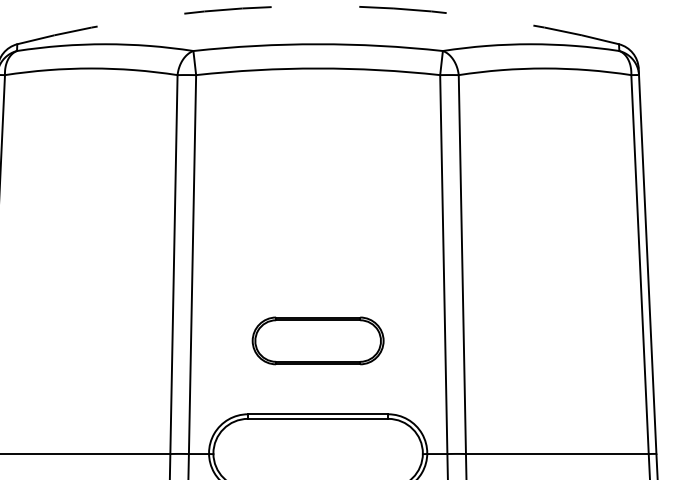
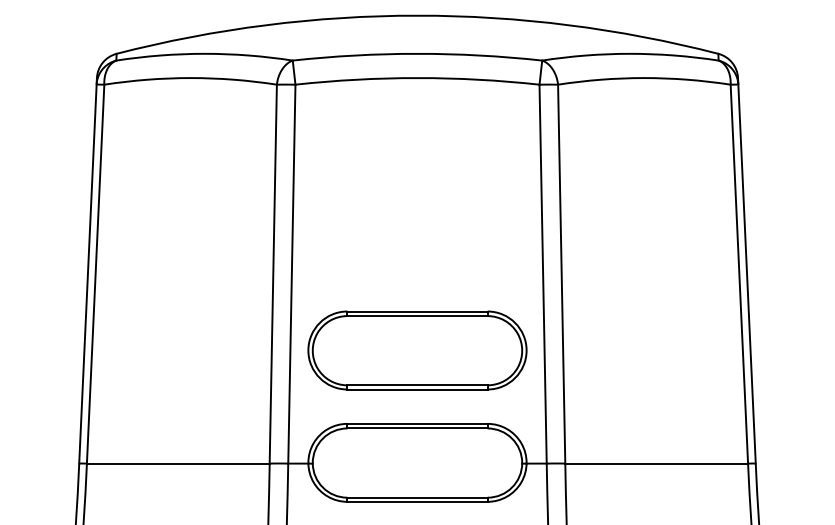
arc: (318, 5) -> (417, 15), dashed -> solid
part: (318, 340) -> (417, 350), size x1.67

